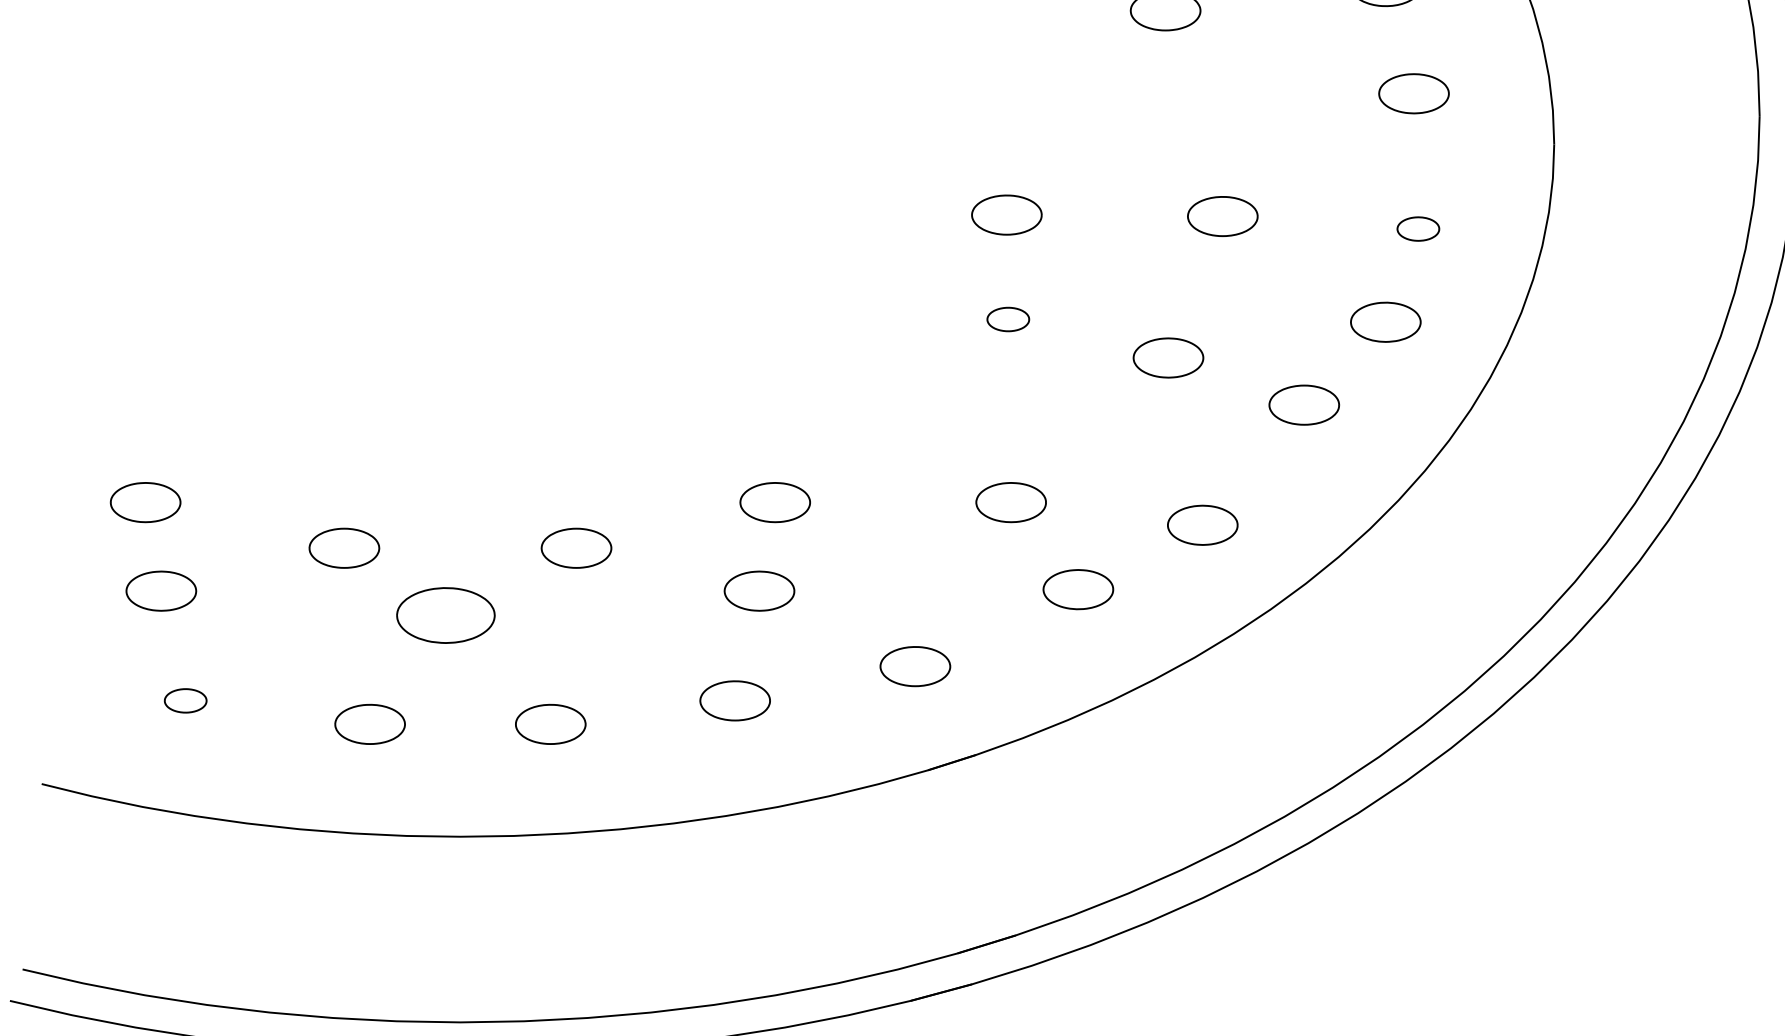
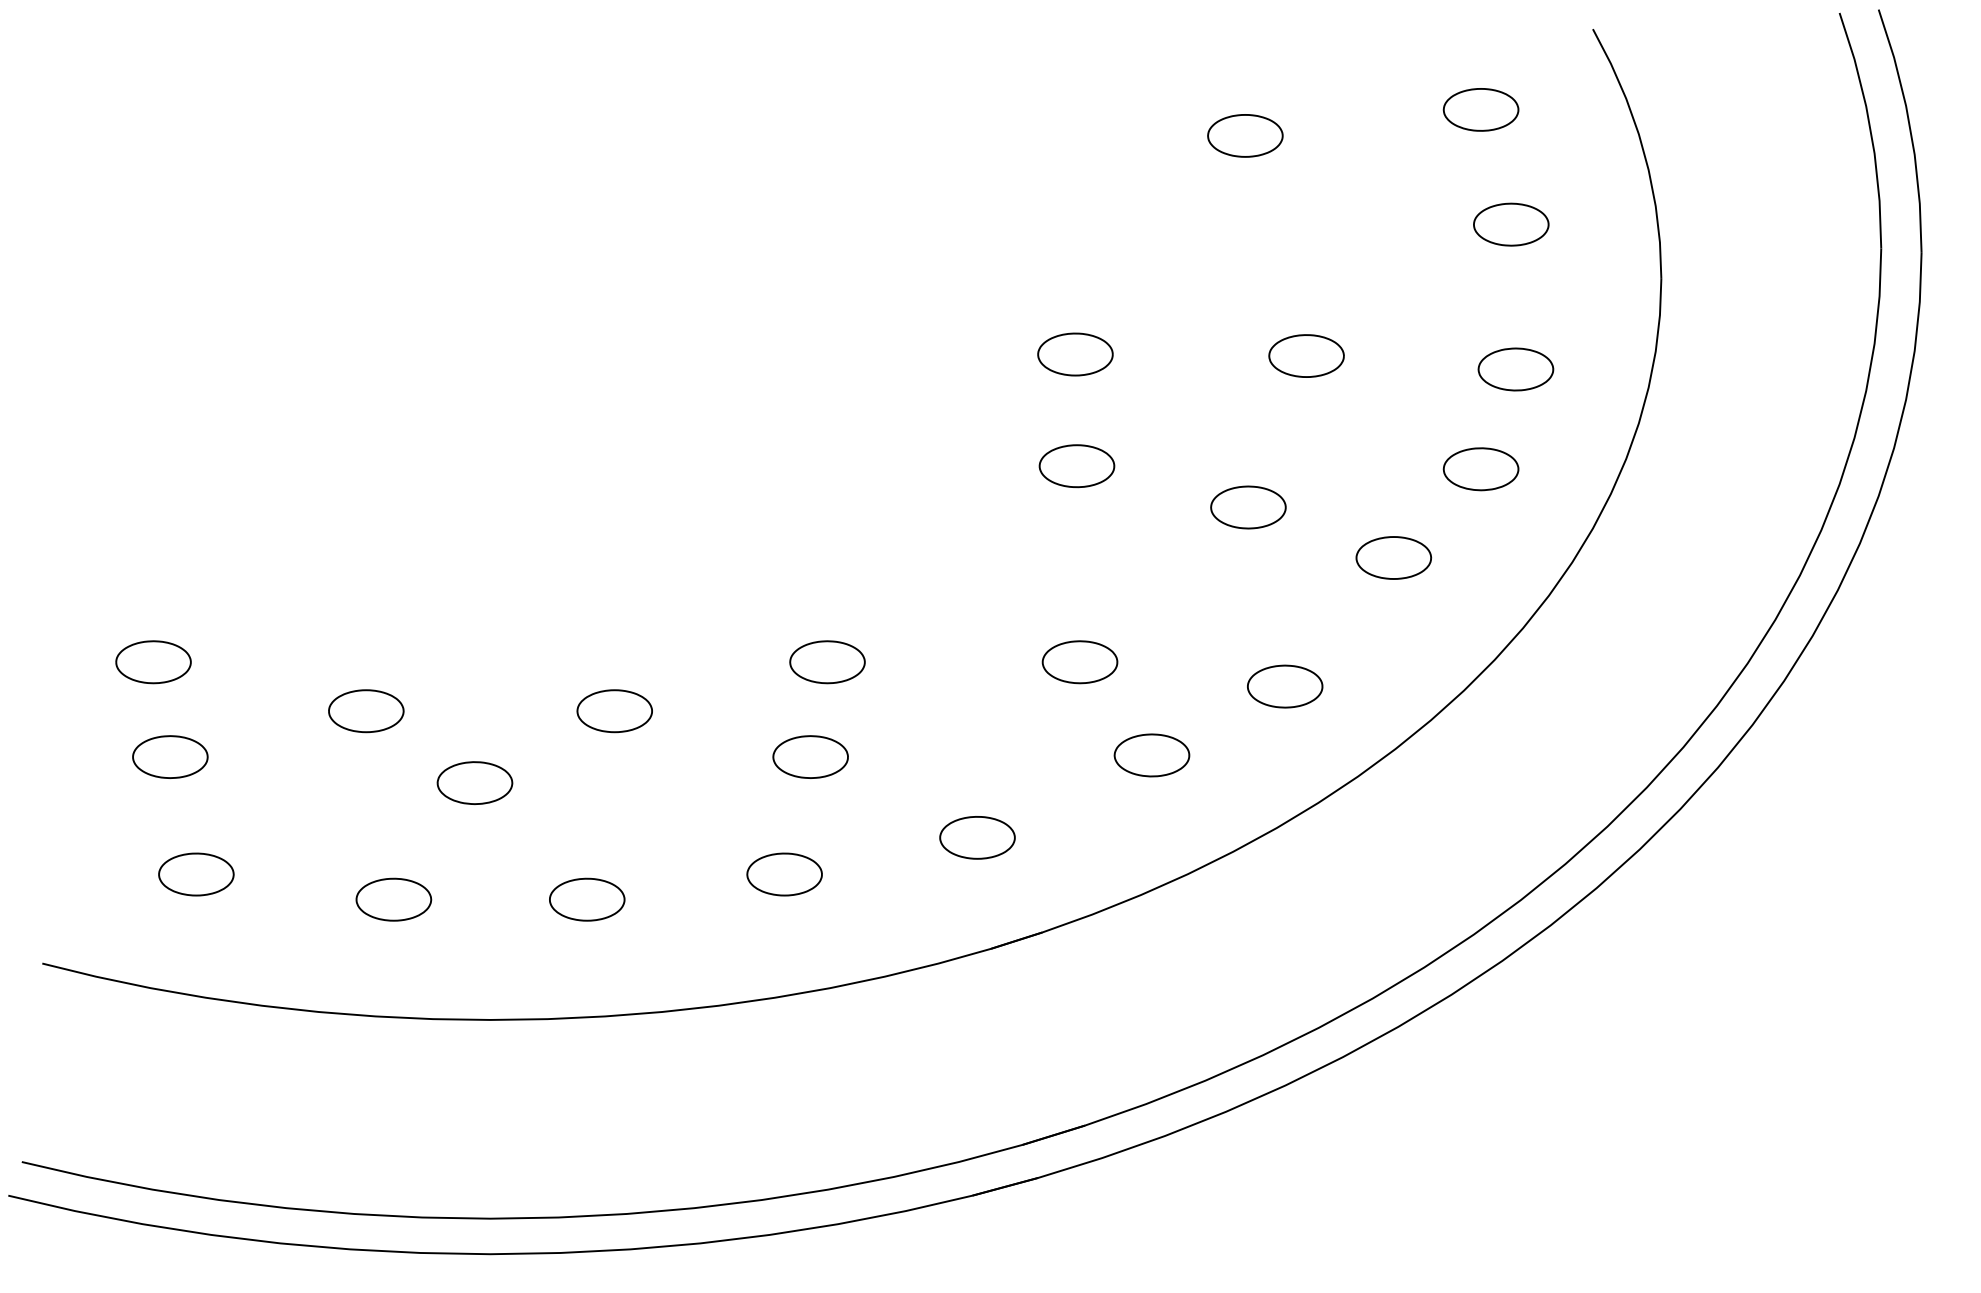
part: (1417, 229) -> (1515, 369), size x1.67
part: (1007, 319) -> (1076, 466), size x1.67
part: (445, 614) -> (474, 782), size x0.71
part: (185, 700) -> (196, 874), size x1.67

